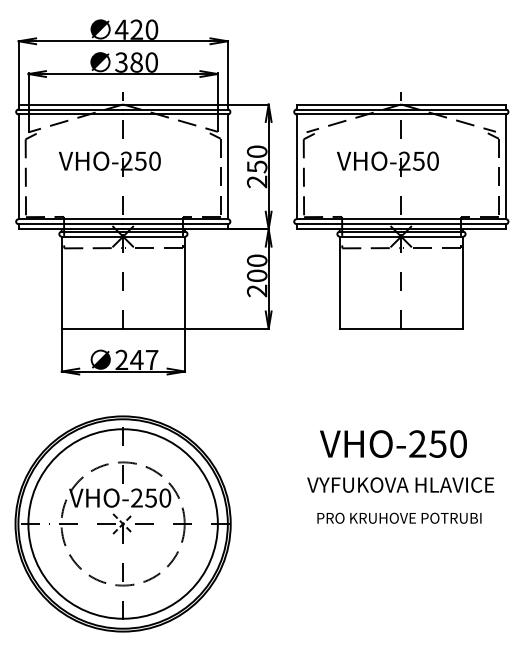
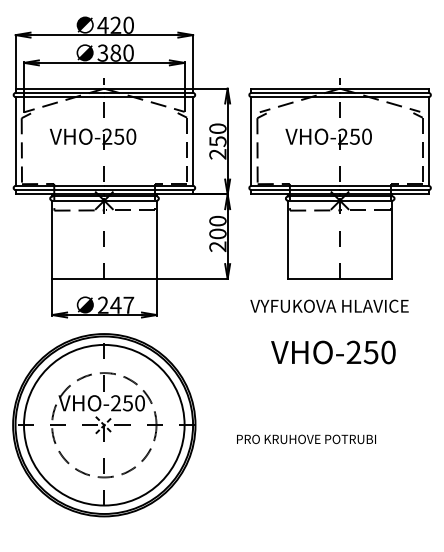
text: (393, 444) -> (333, 352), moved
text: (400, 484) -> (329, 305), moved
text: (399, 517) -> (306, 438), moved
part: (123, 524) -> (104, 425), moved

